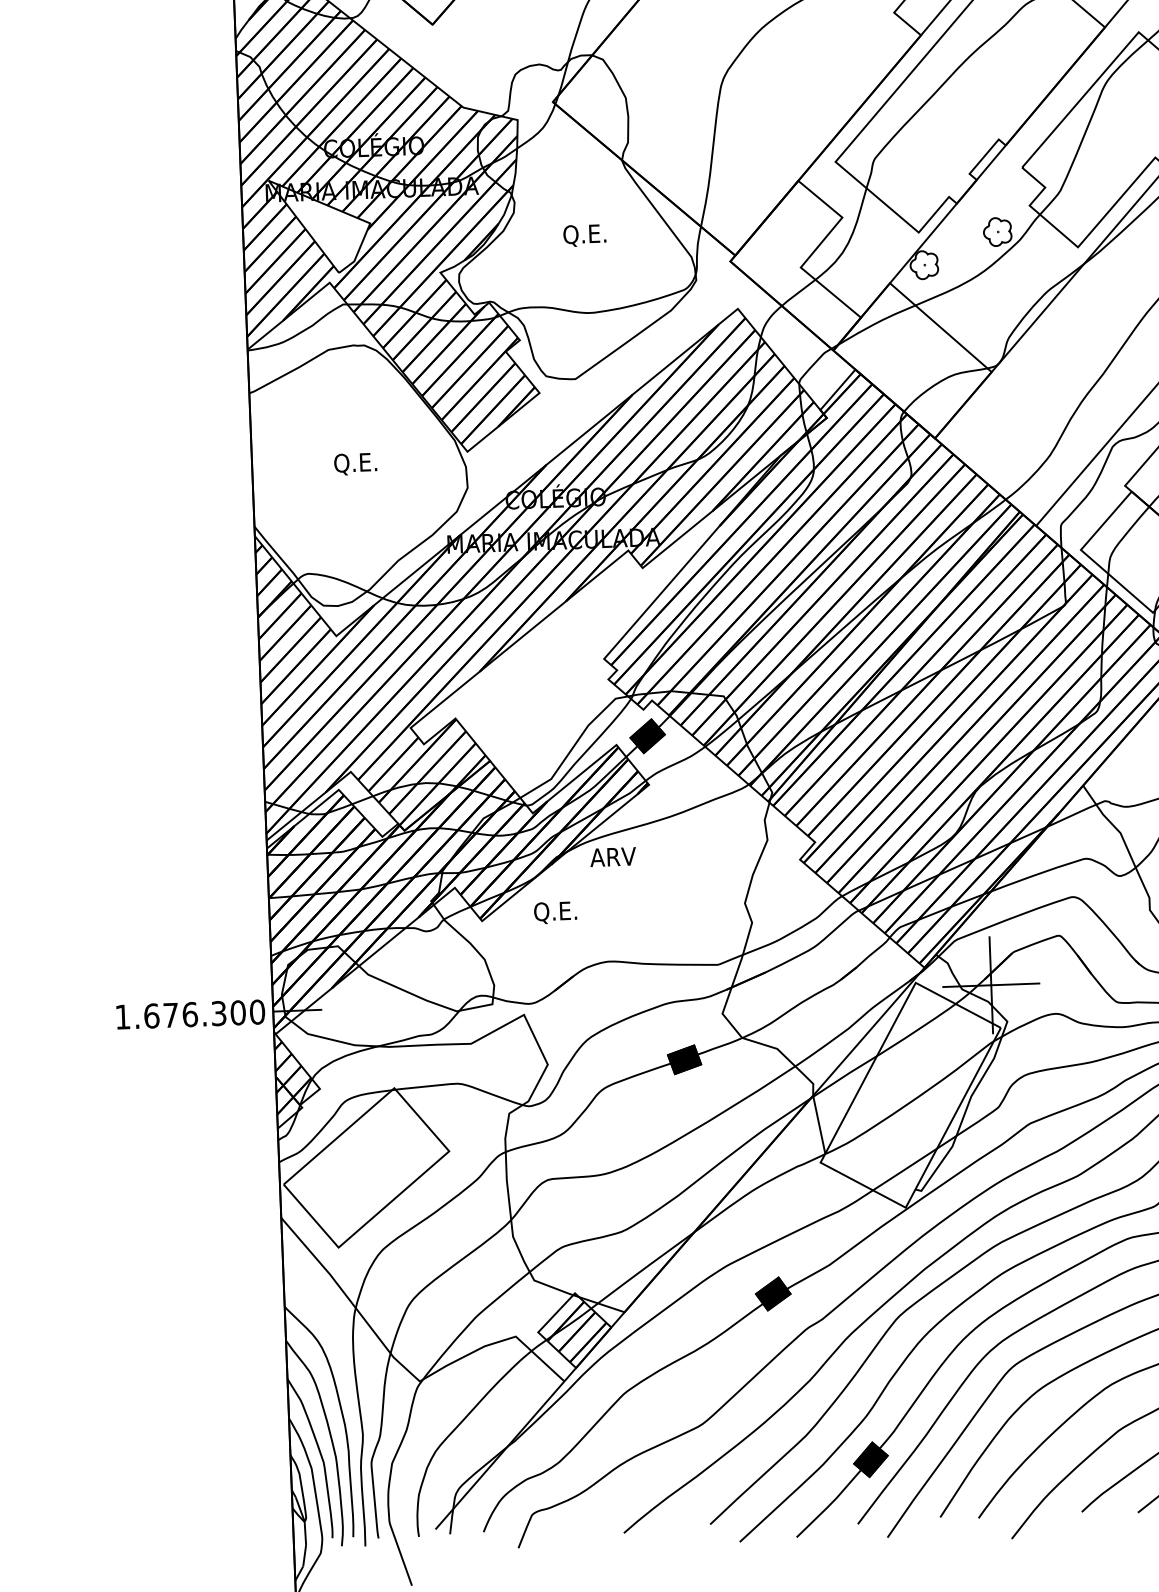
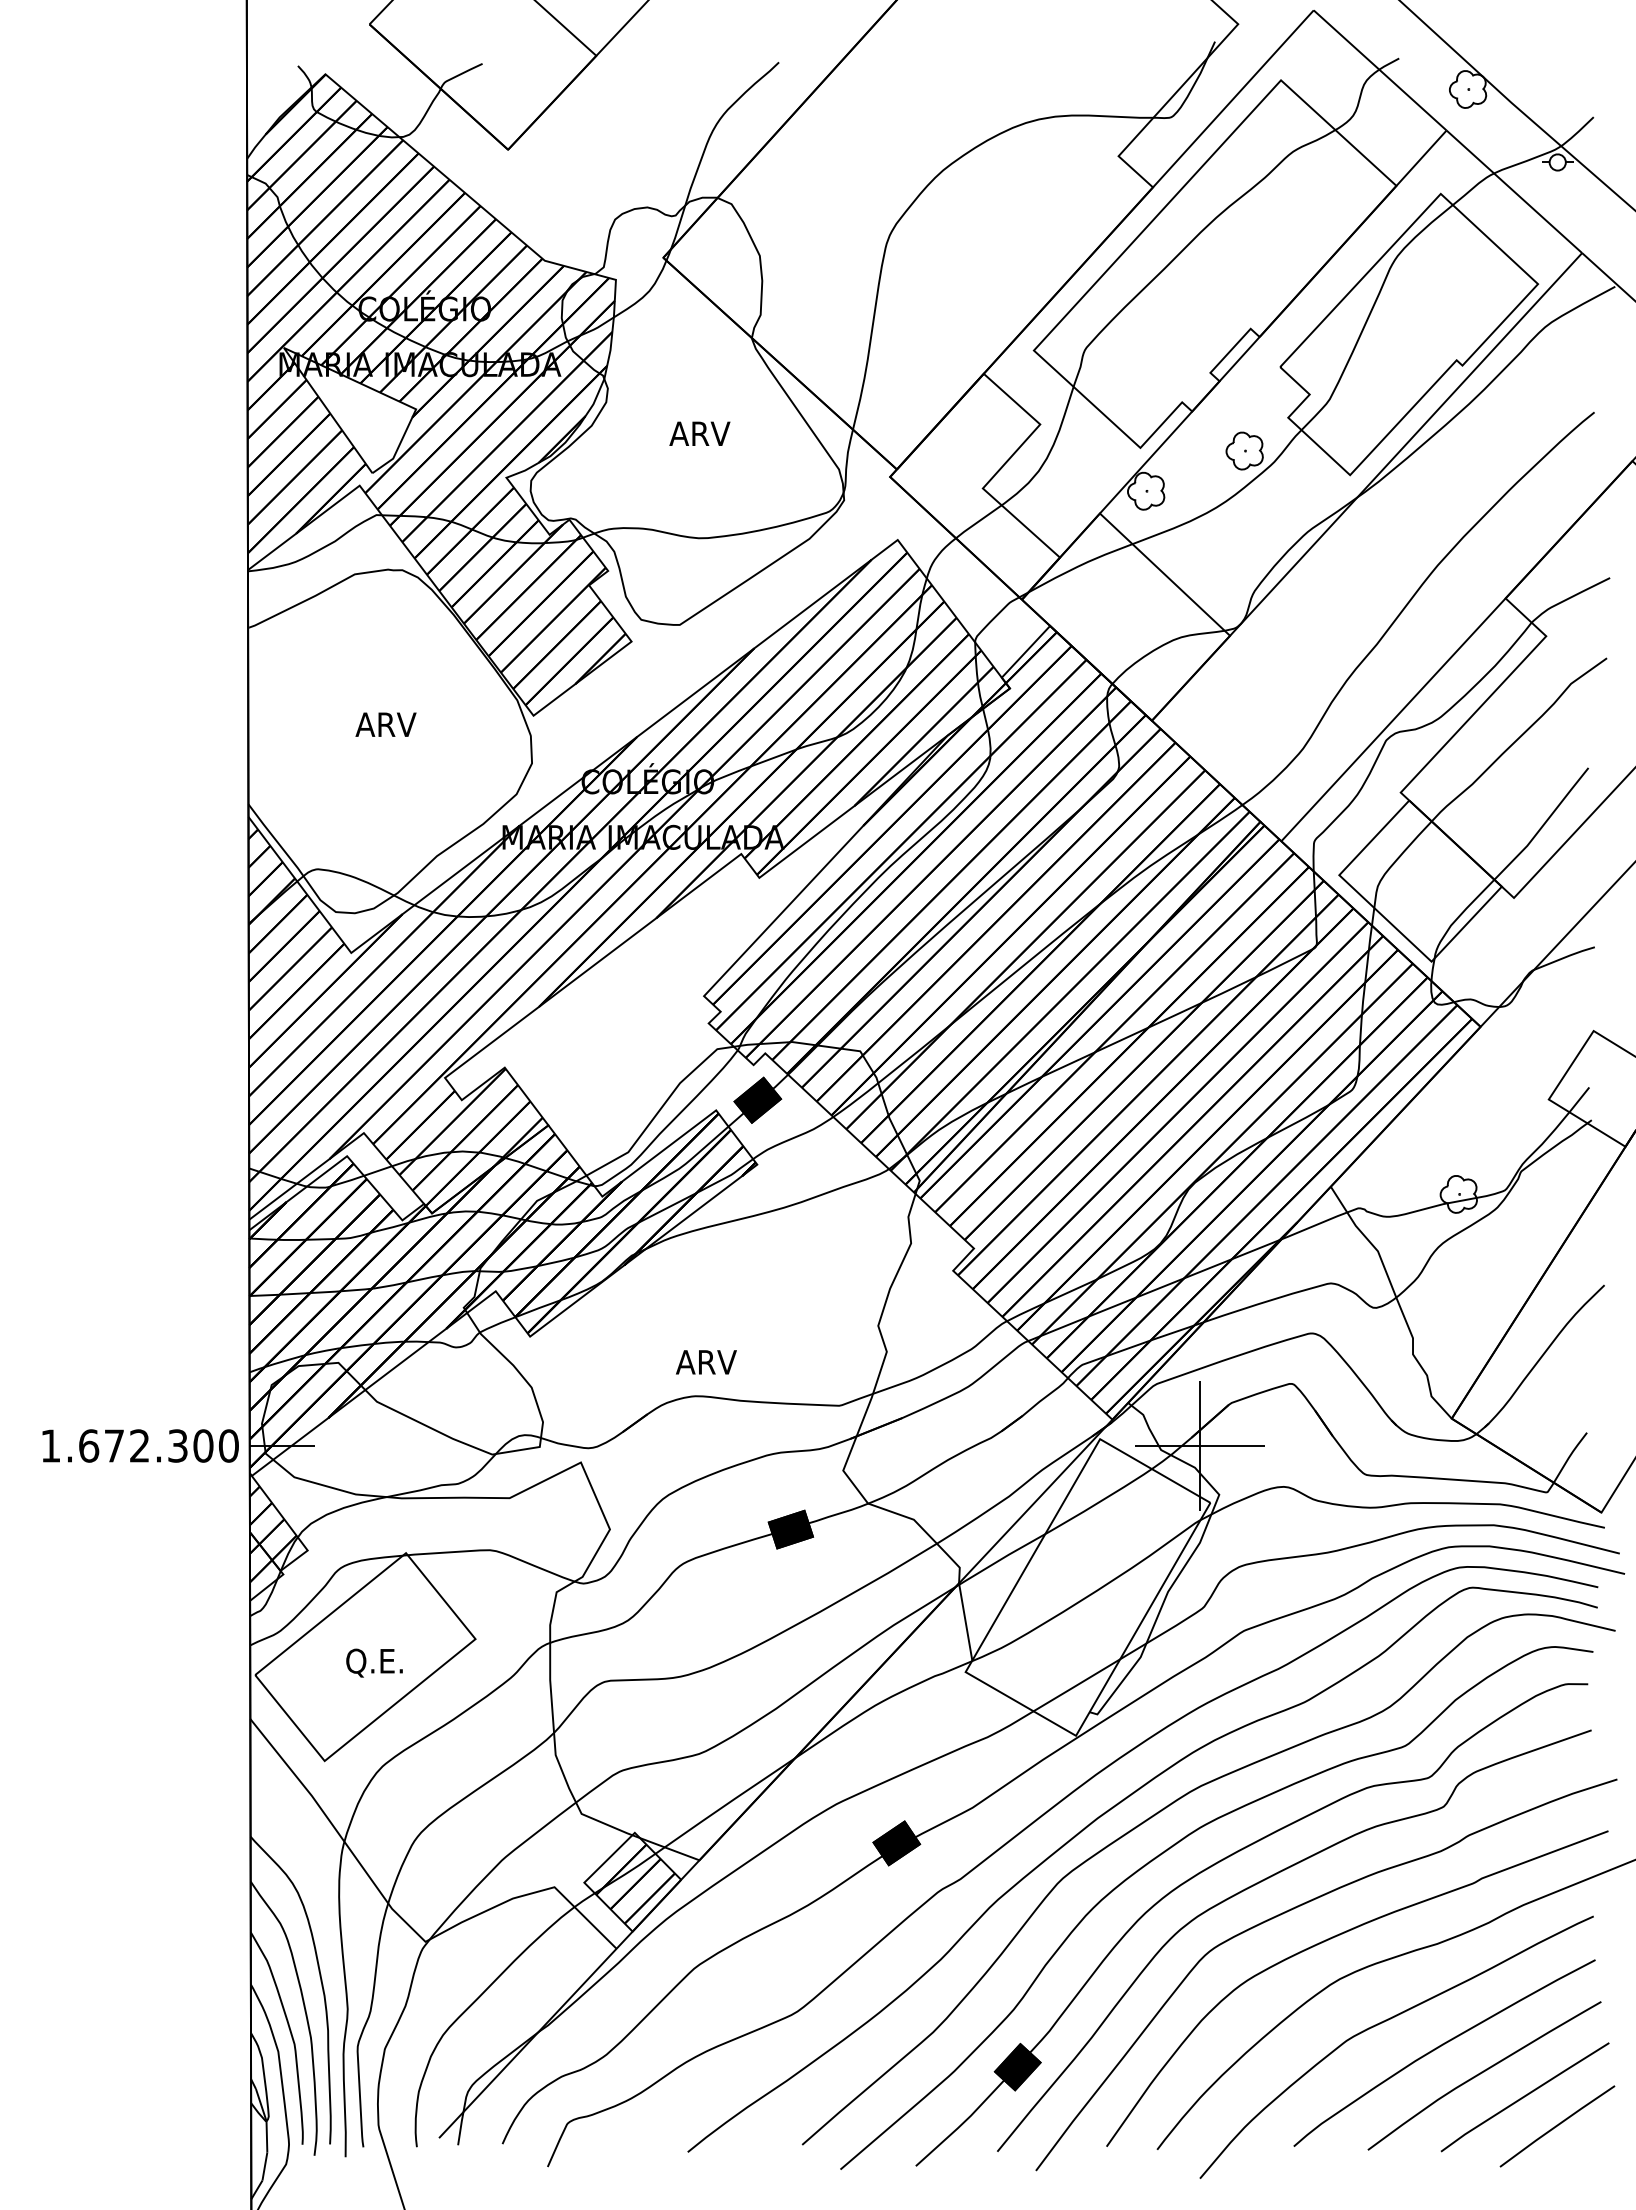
text: (585, 235) -> (699, 435), Q.E. -> ARV
text: (355, 464) -> (385, 726), Q.E. -> ARV
text: (613, 857) -> (706, 1362), moved
text: (555, 912) -> (374, 1662), moved
text: (190, 1014) -> (140, 1445), 1.676.300 -> 1.672.300

